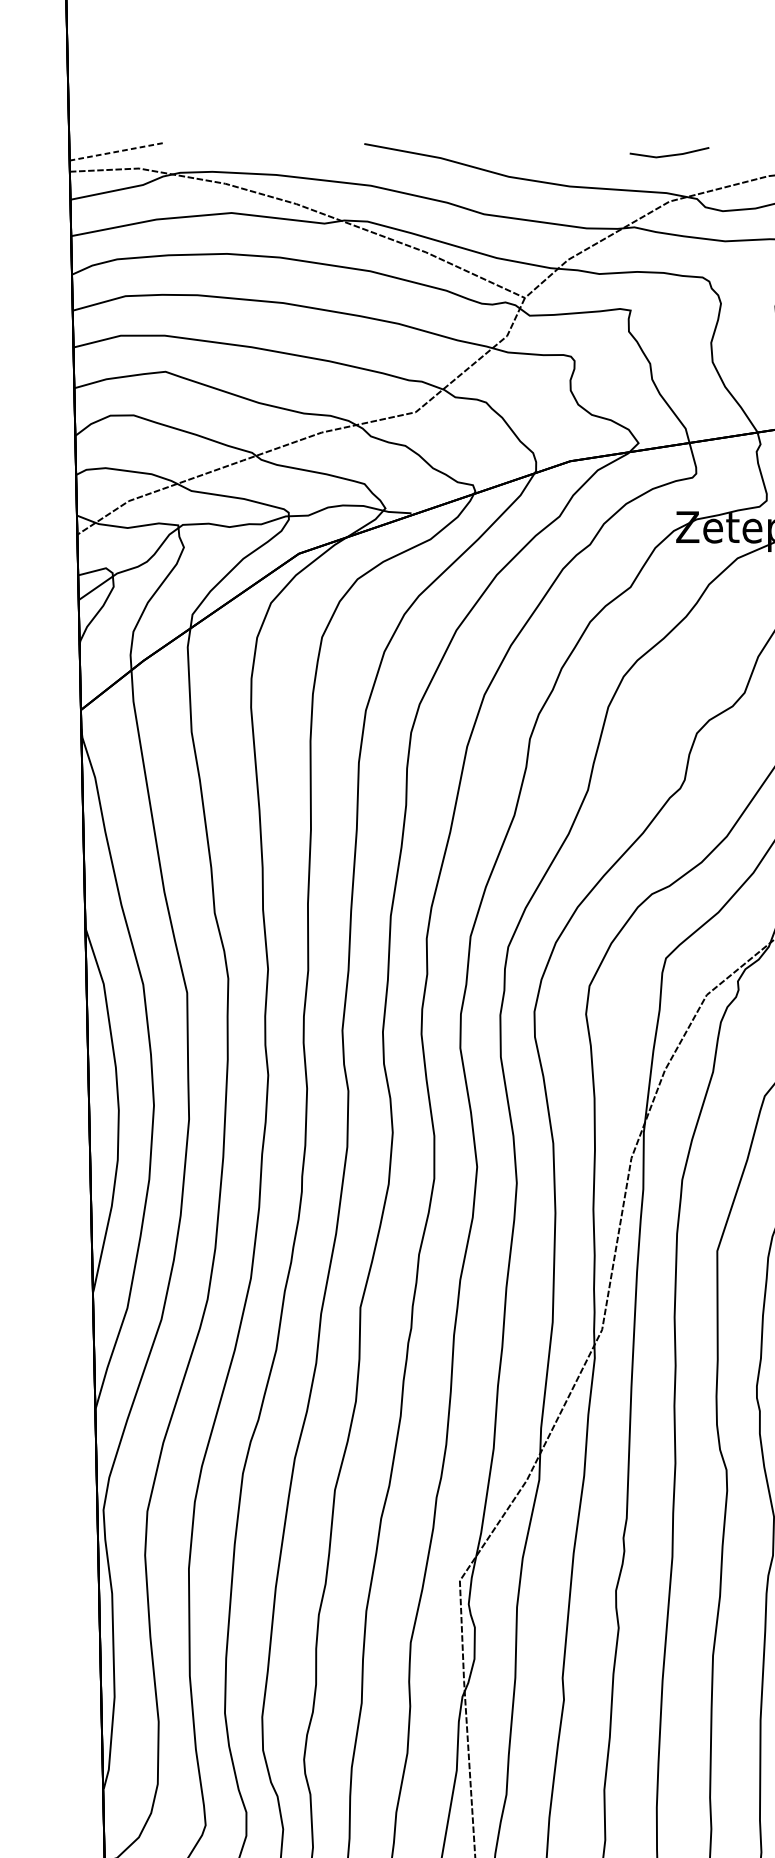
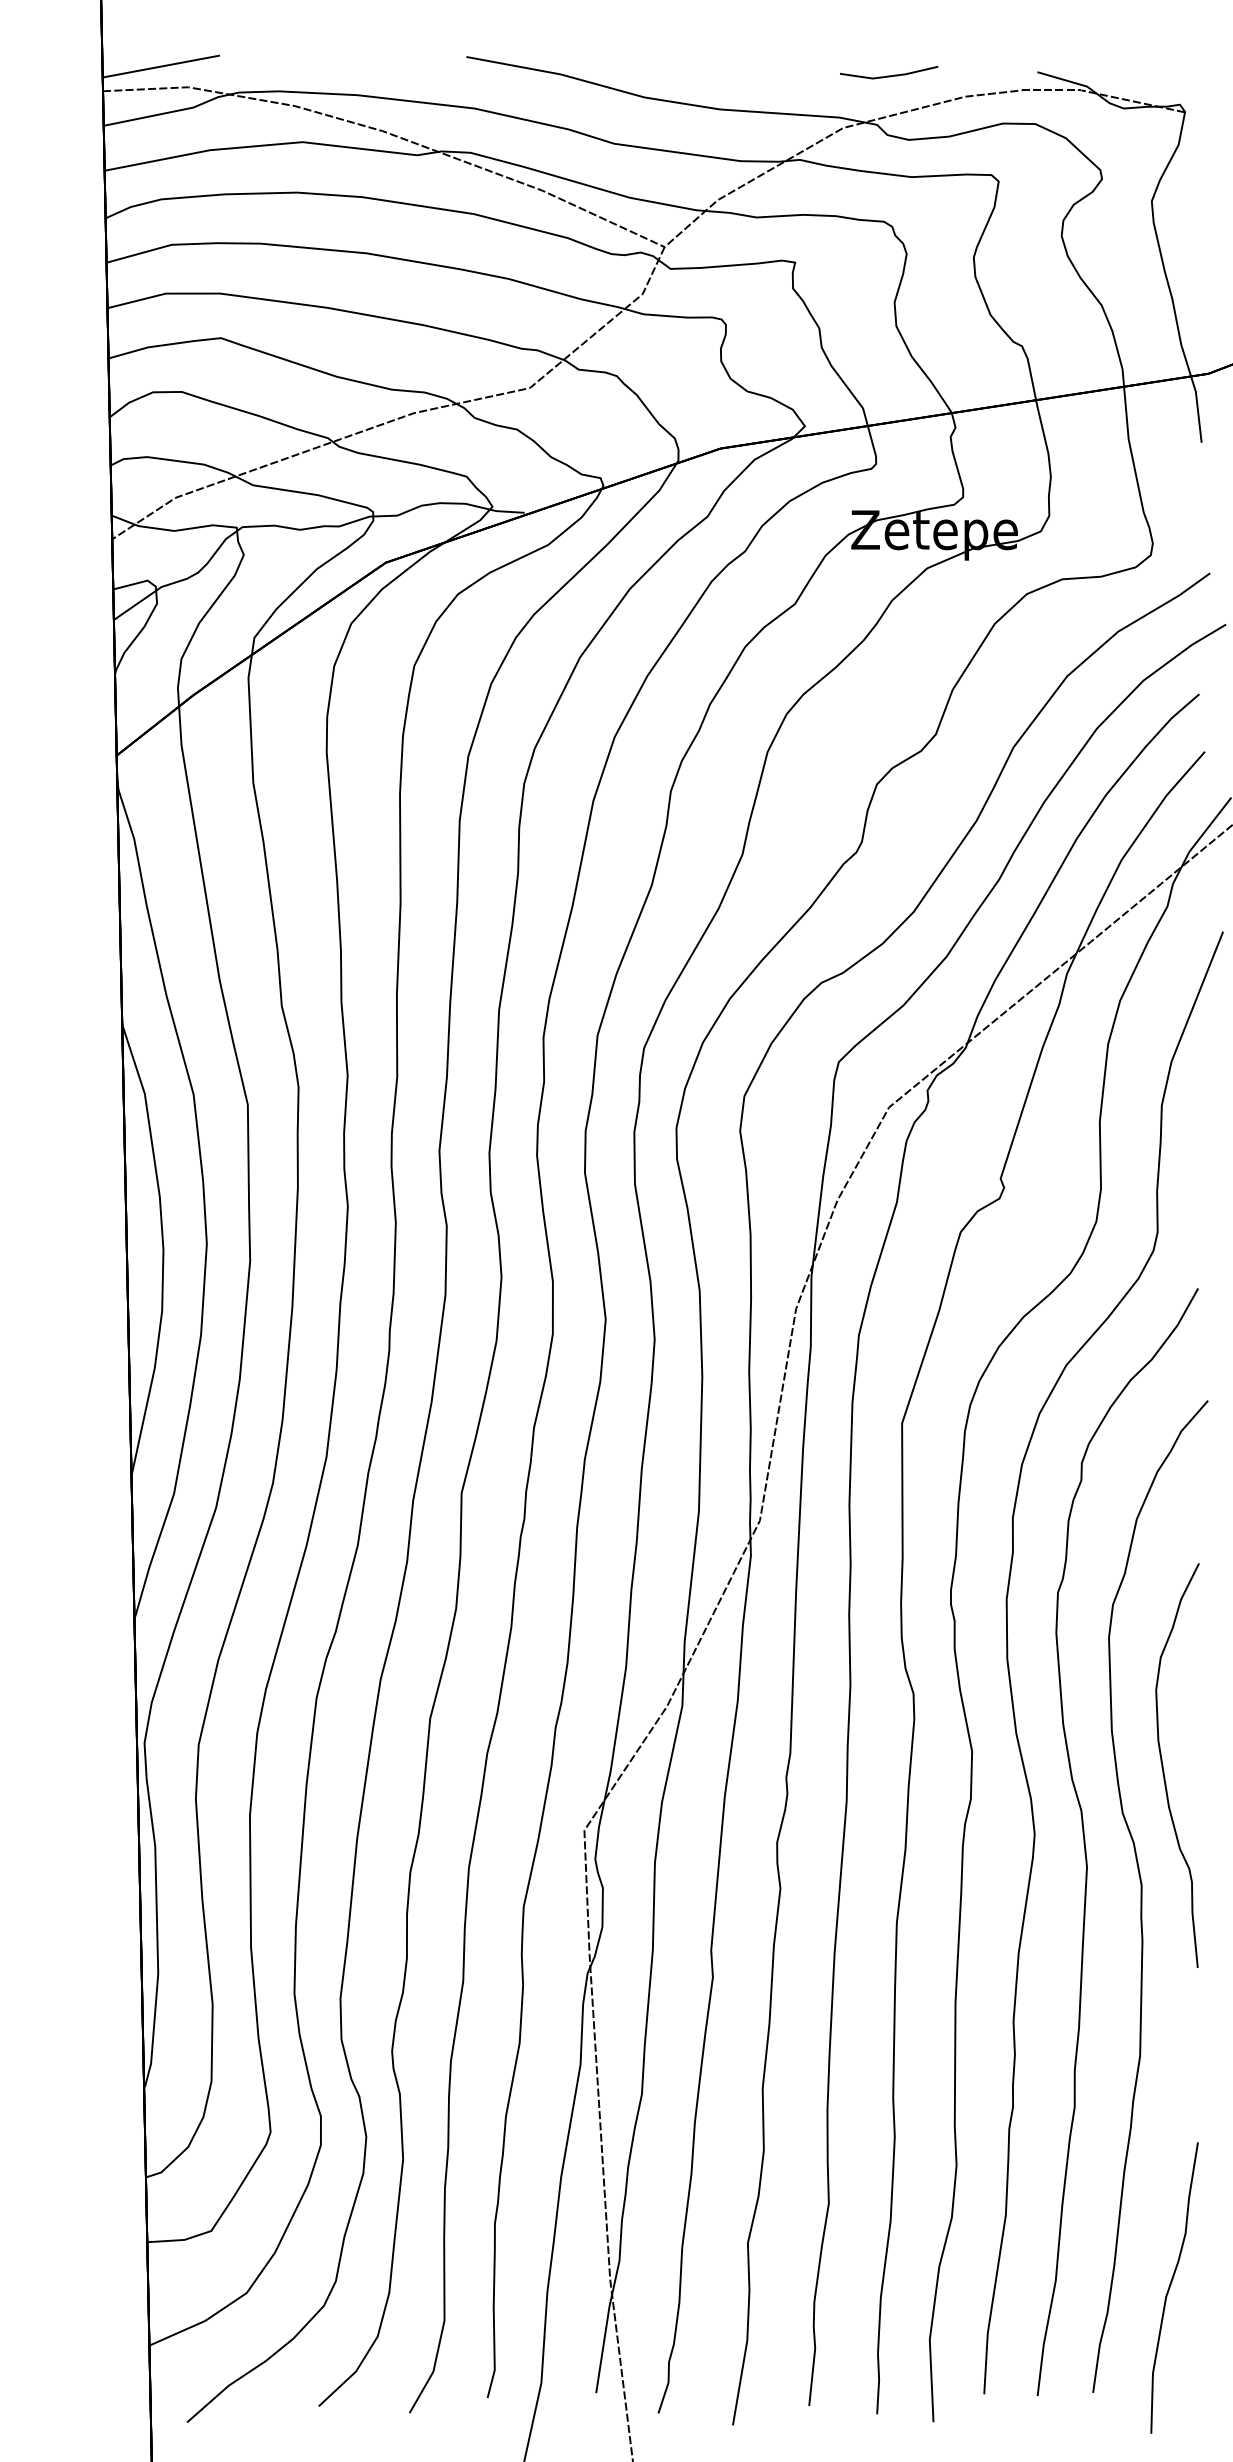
line: (116, 151) -> (160, 66), dashed -> solid
line: (669, 154) -> (889, 75), moved

